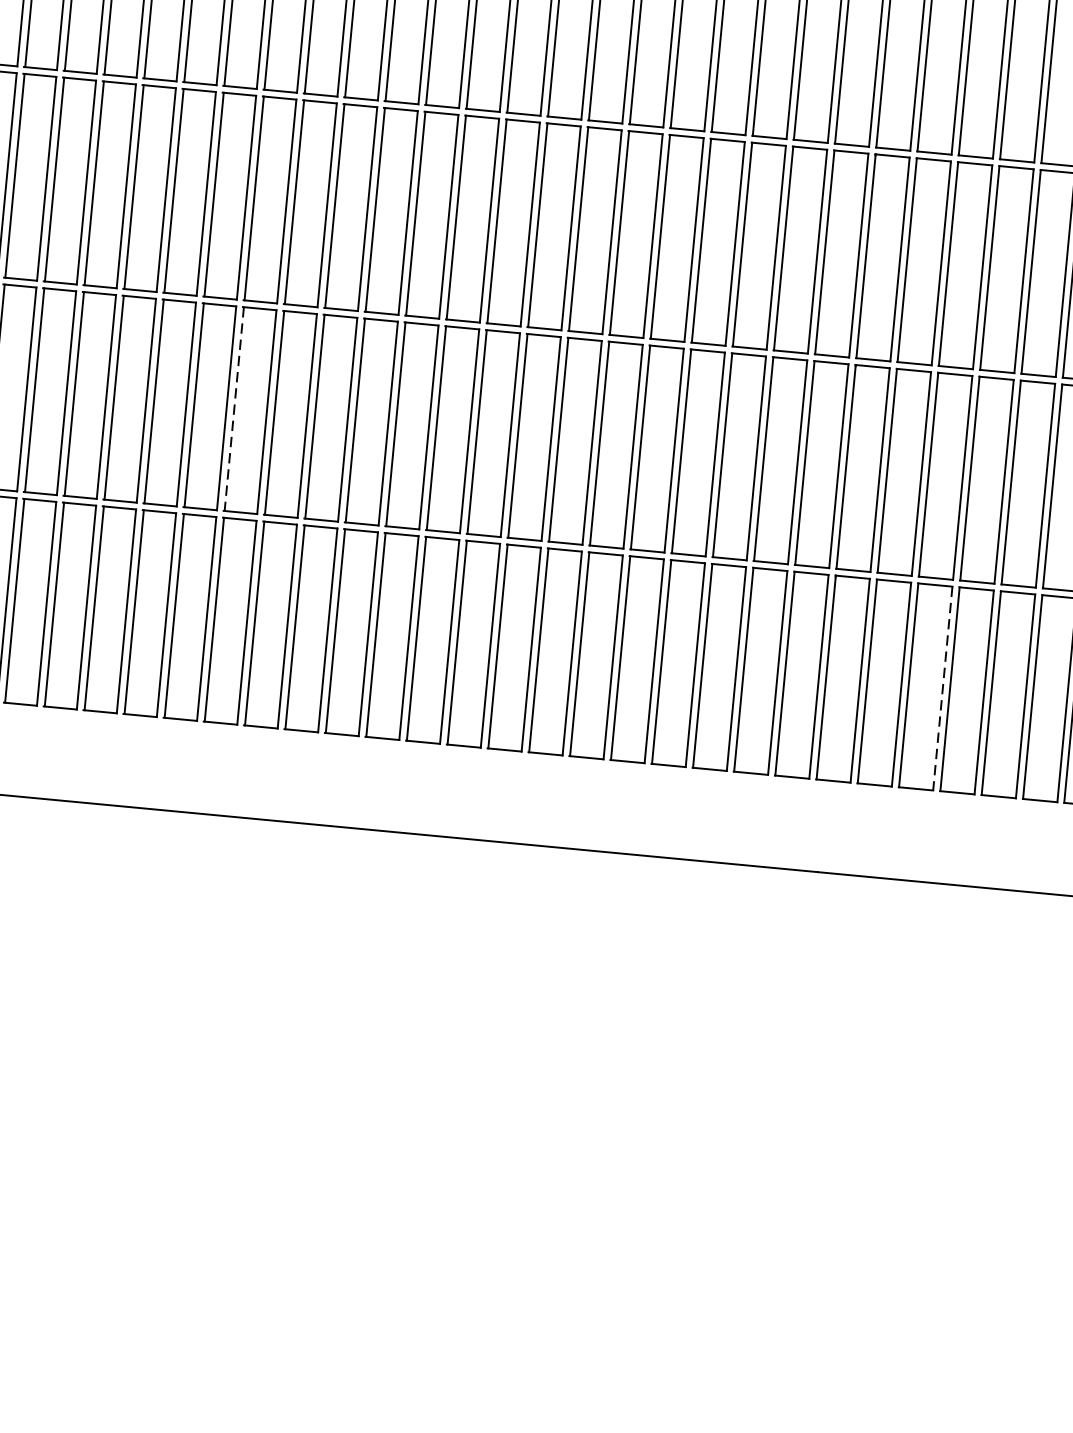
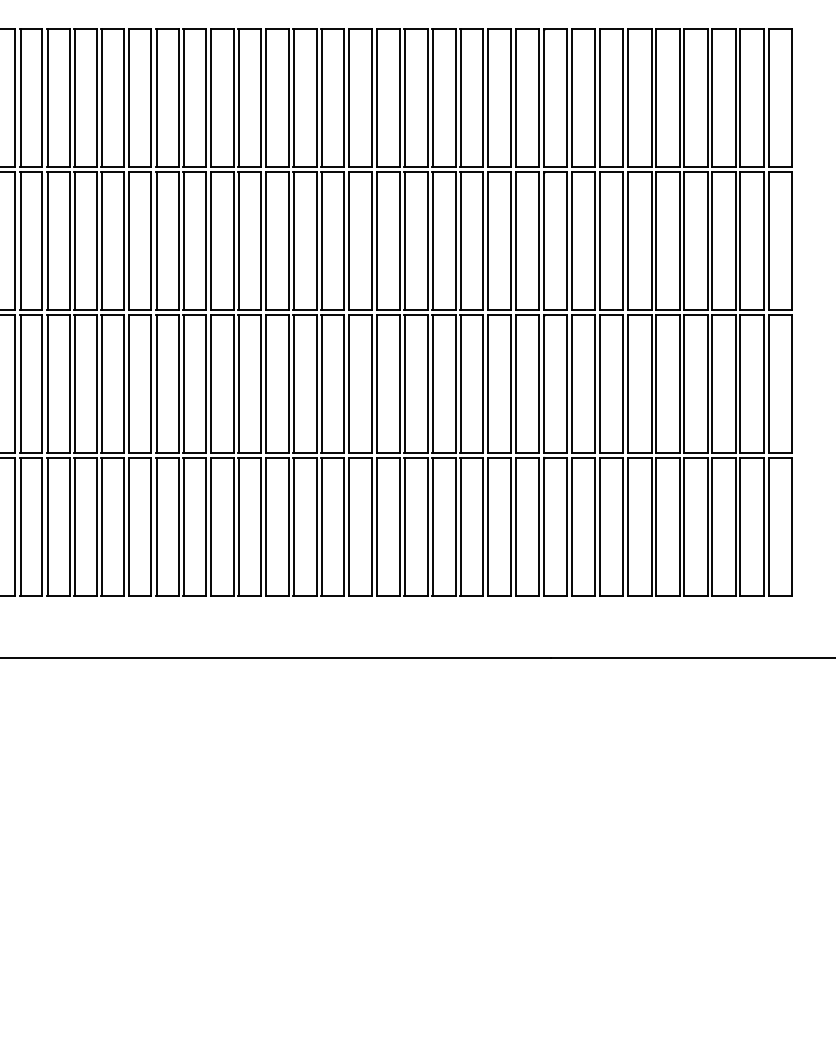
line: (234, 409) -> (129, 384), dashed -> solid
line: (942, 689) -> (623, 527), dashed -> solid

